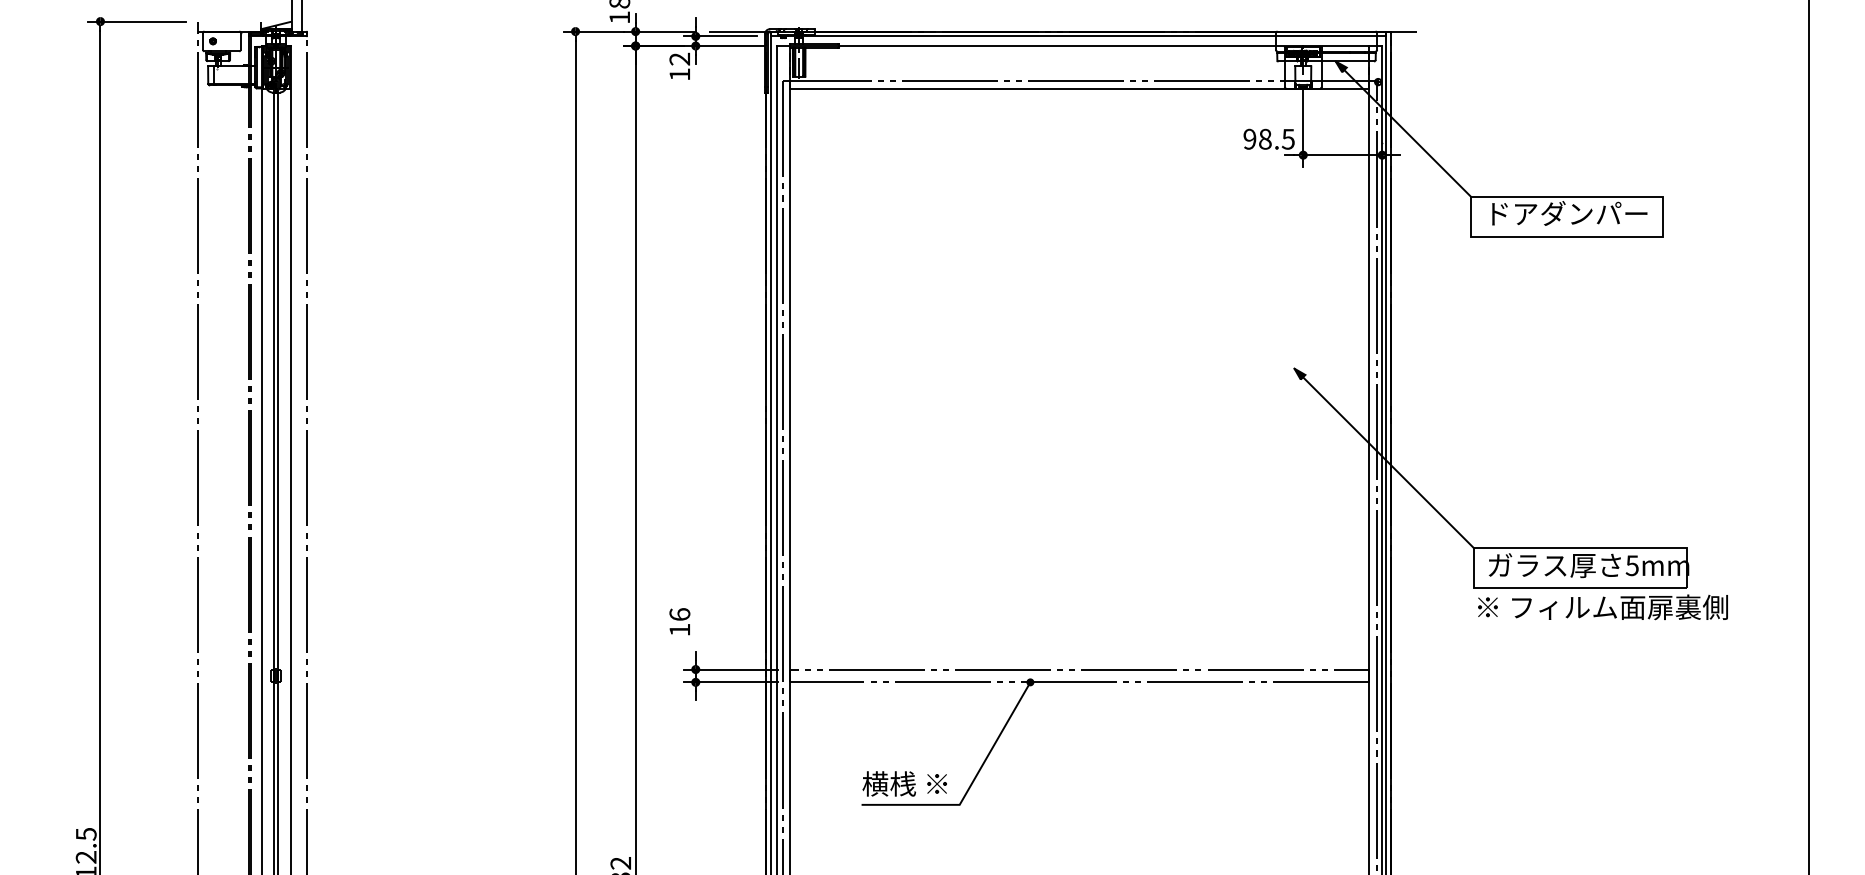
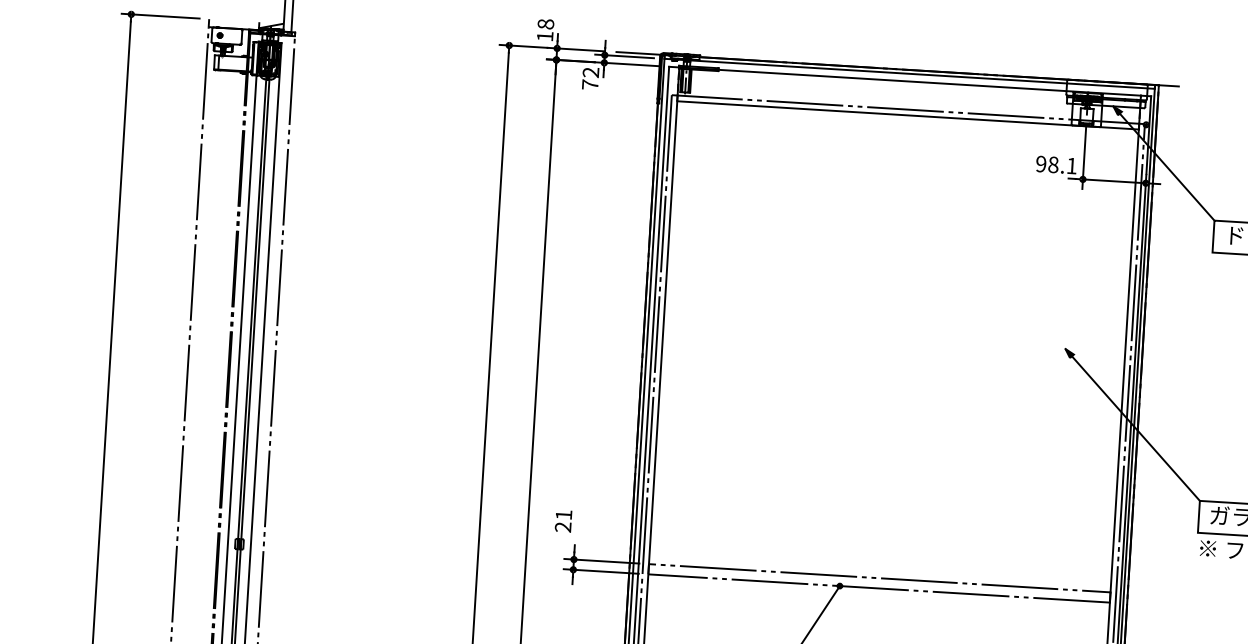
text: (679, 74) -> (589, 84), 12 -> 72
text: (1287, 139) -> (1071, 166), 98.5 -> 98.1
text: (679, 622) -> (563, 521), 16 -> 21

